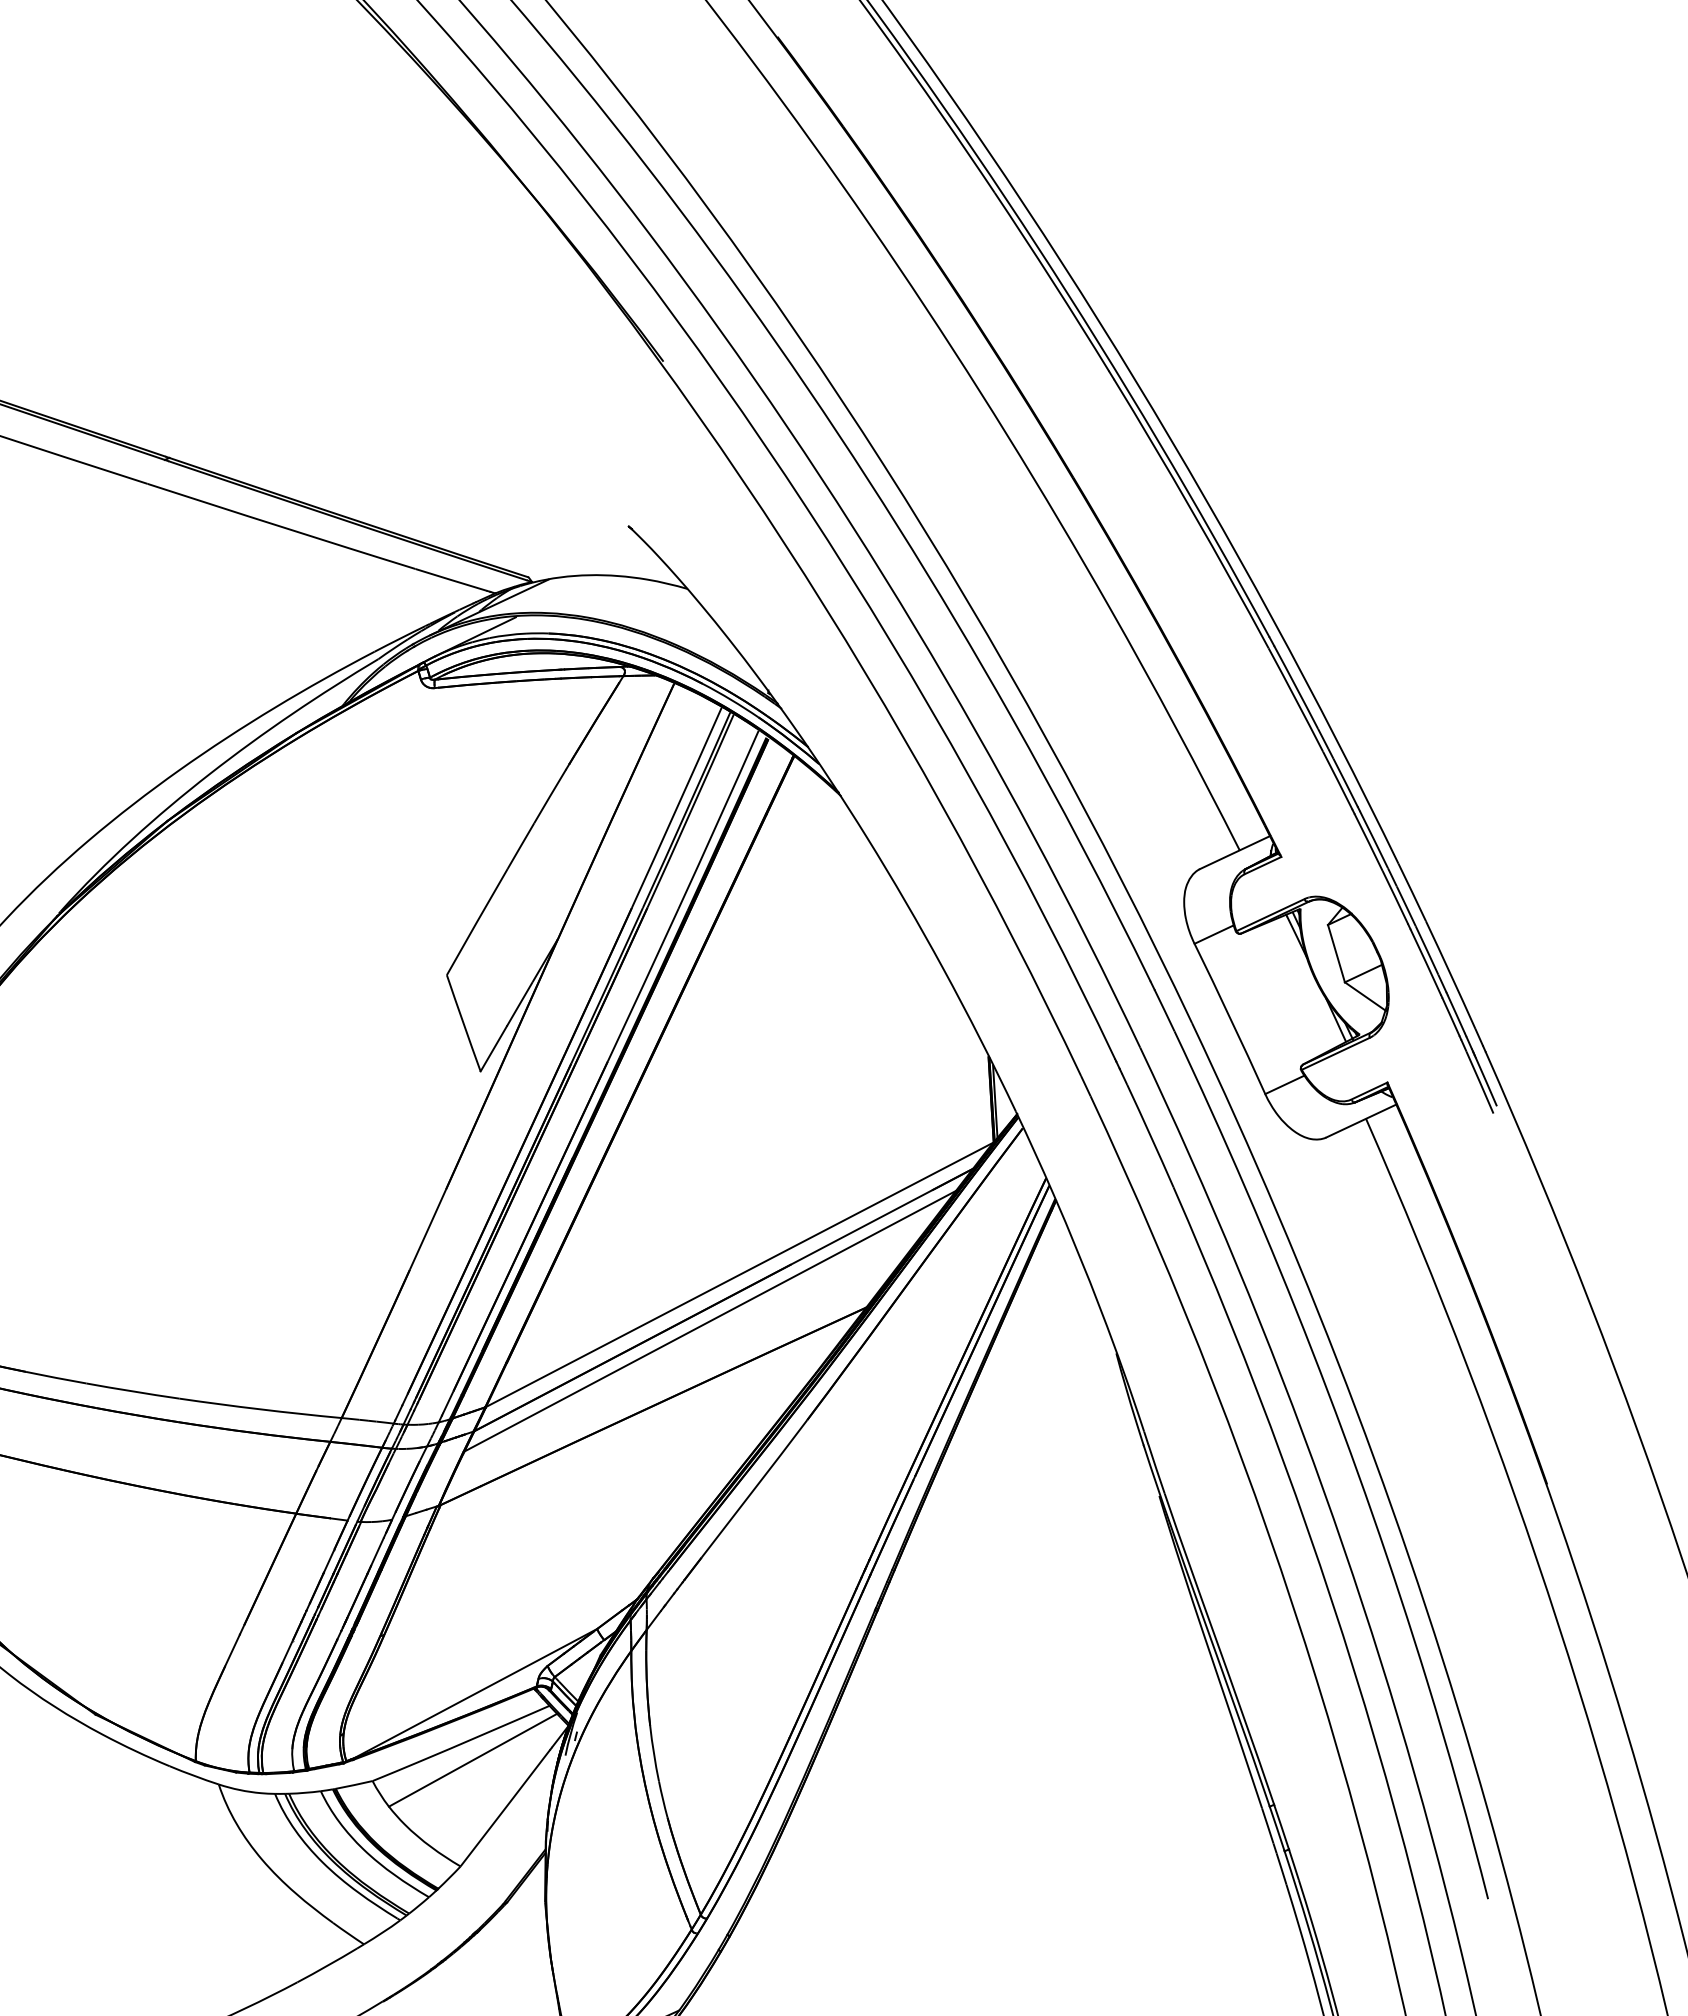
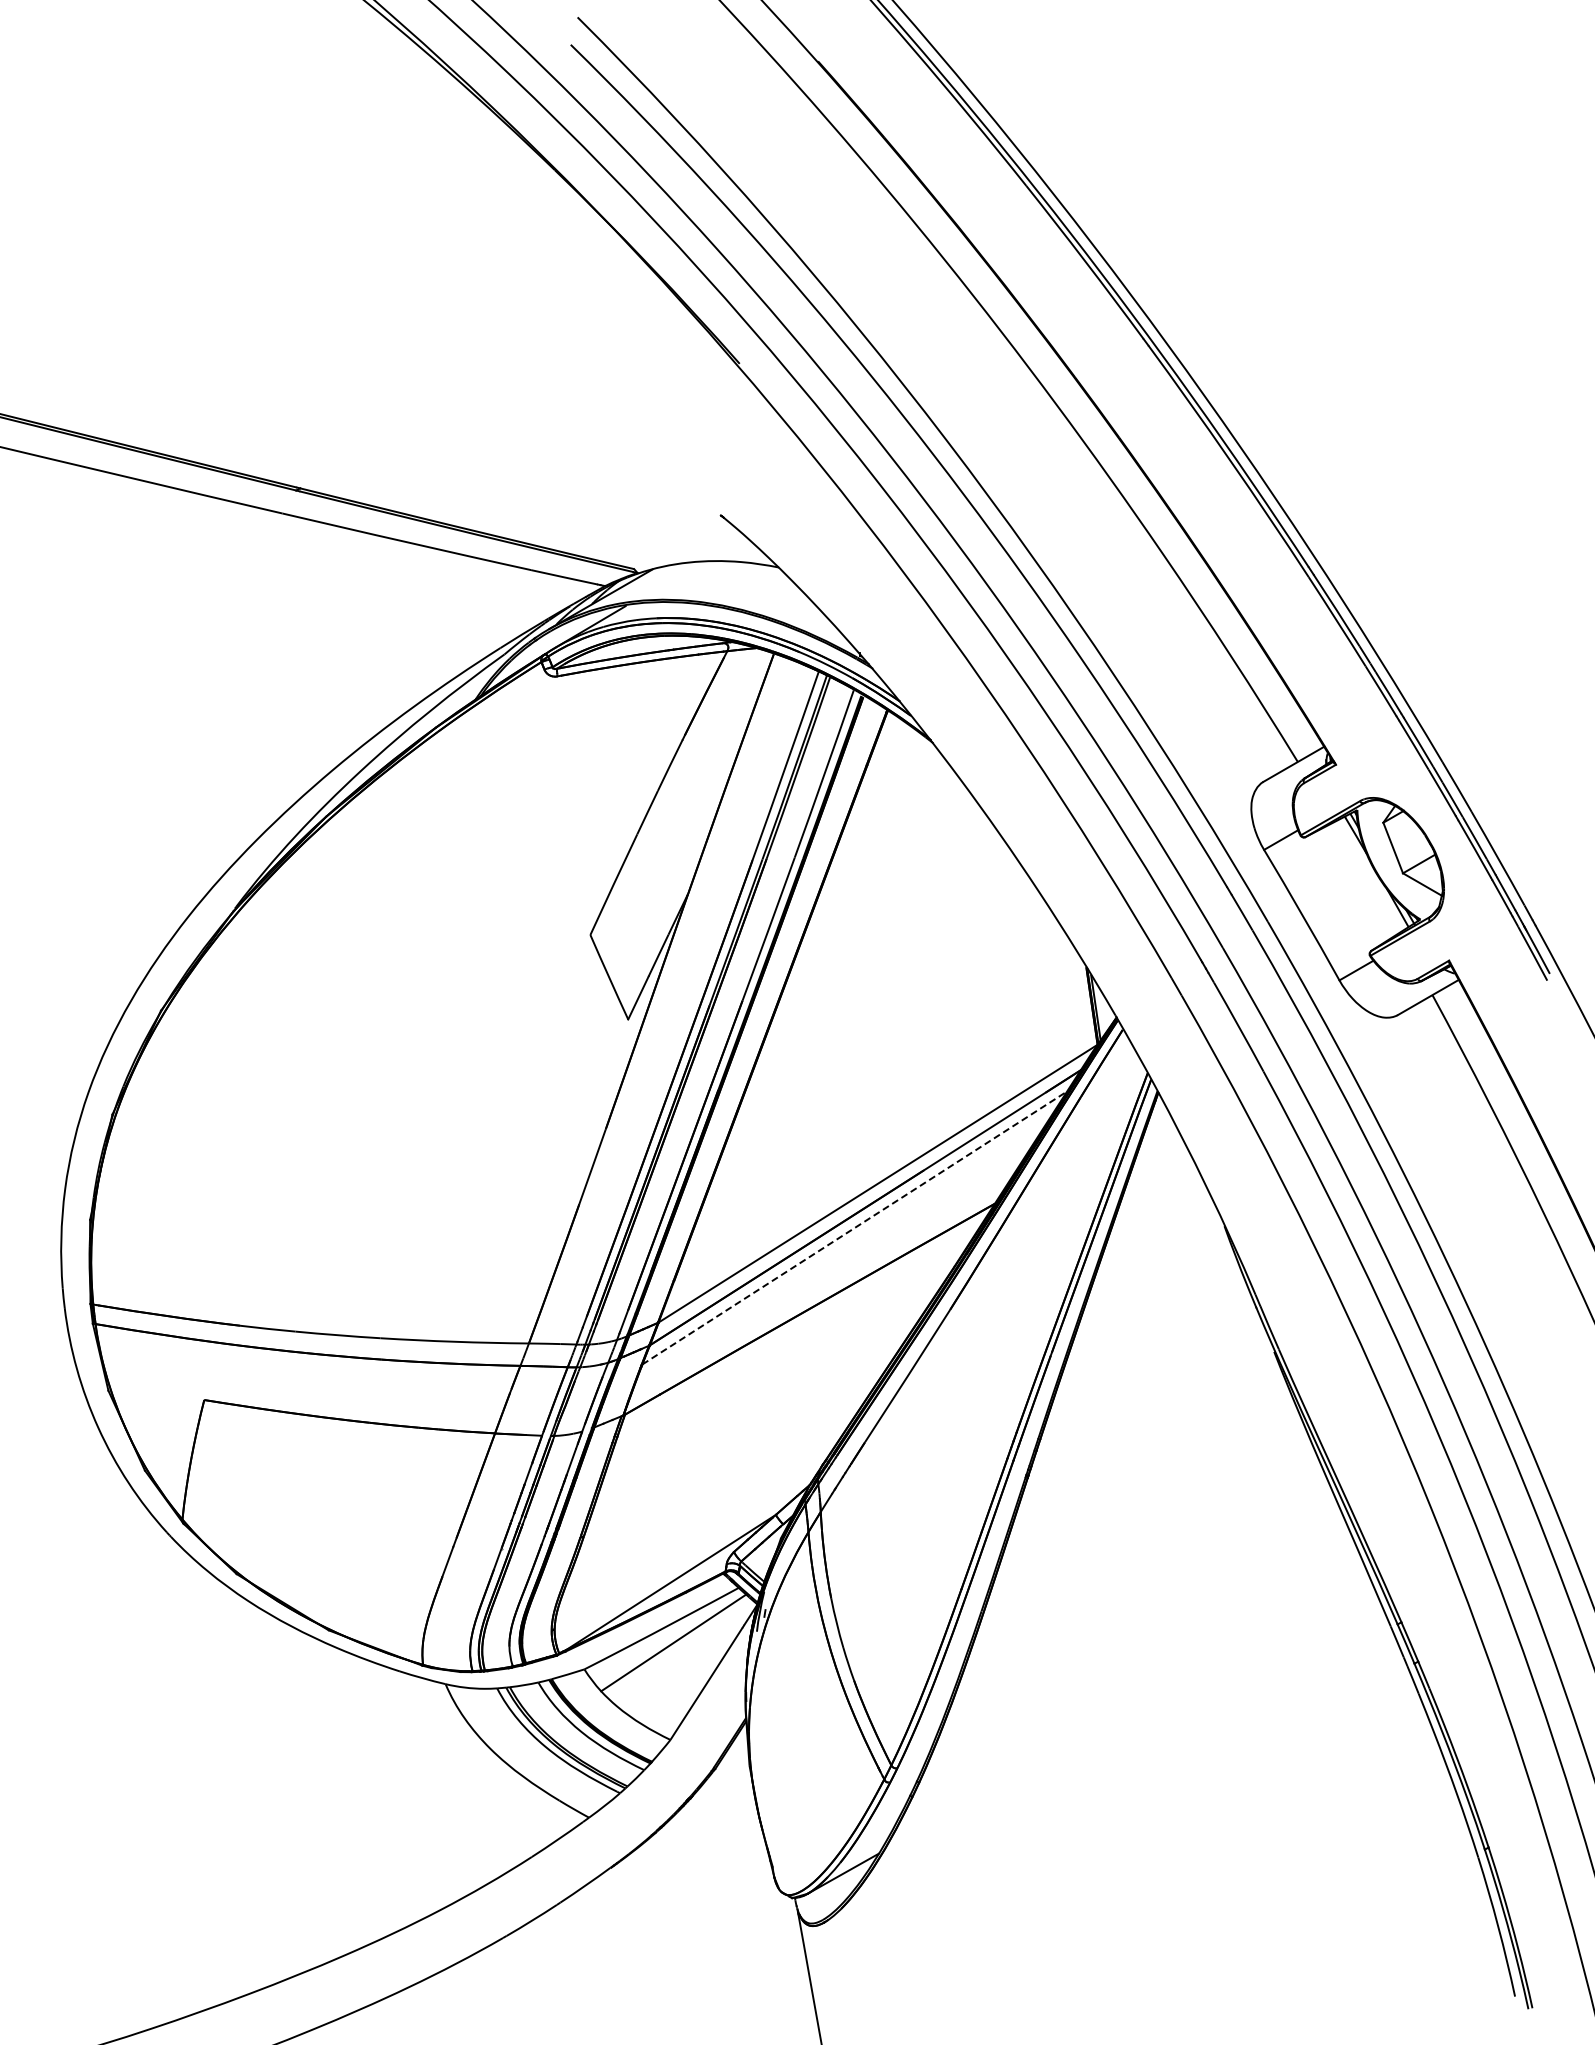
line: (709, 1320) -> (854, 1227), solid -> dashed

